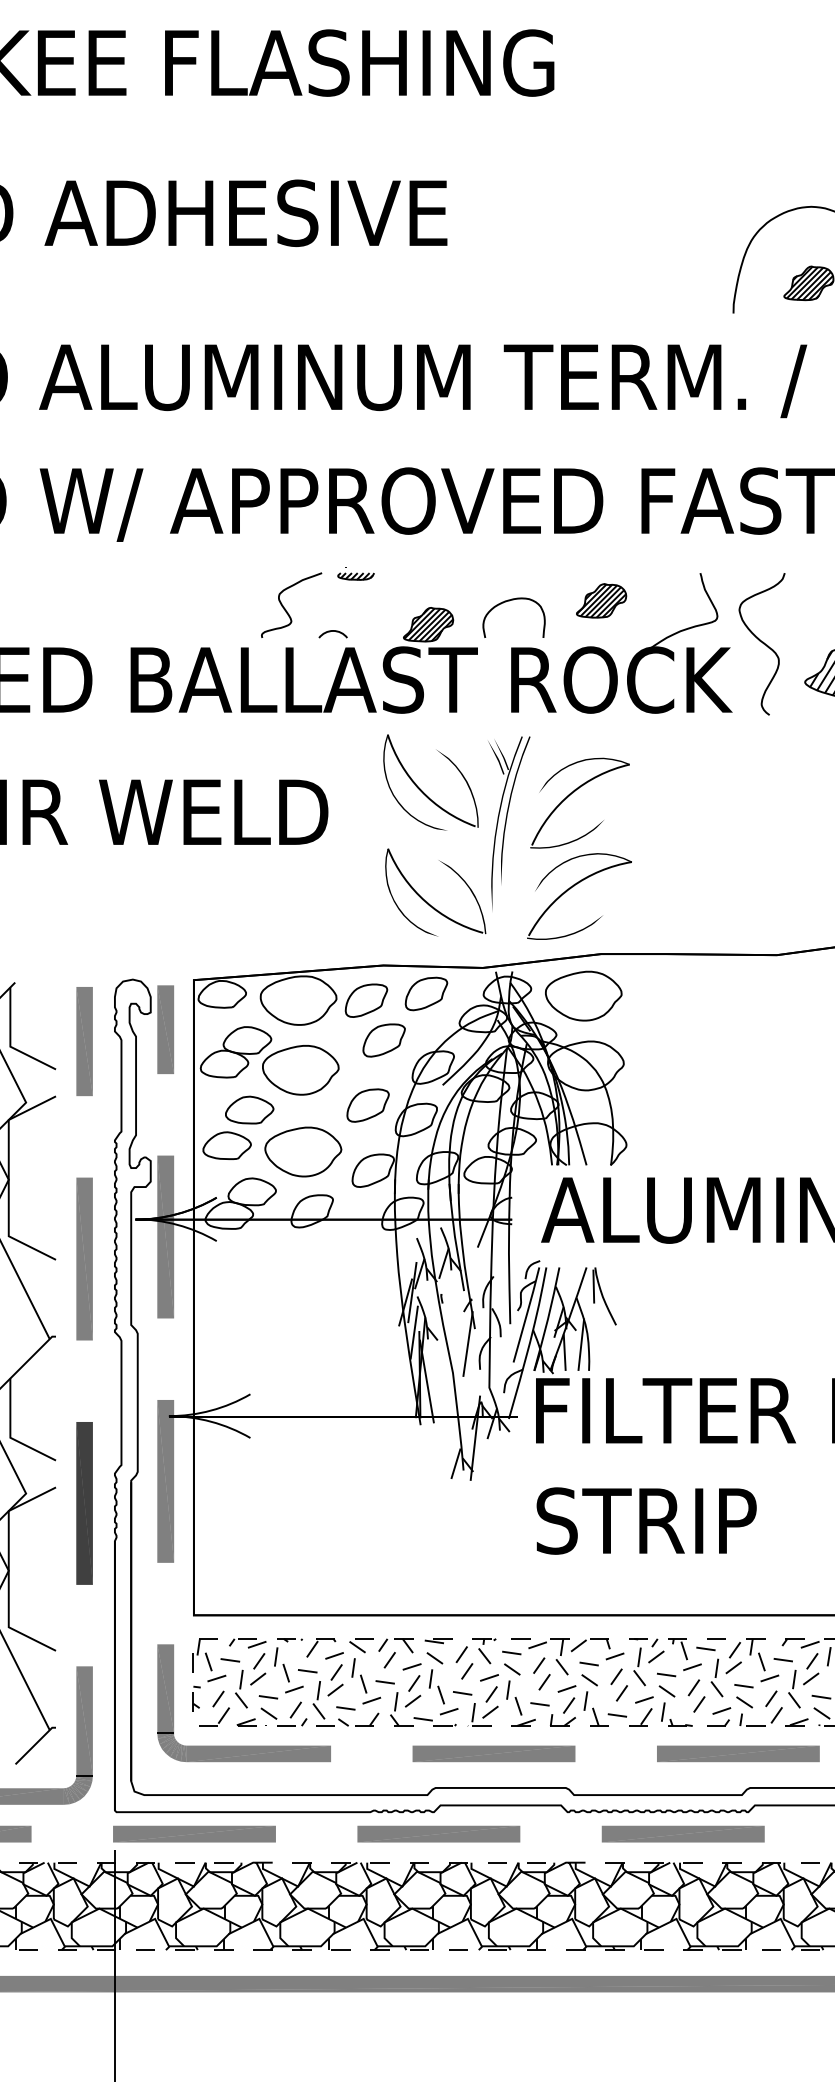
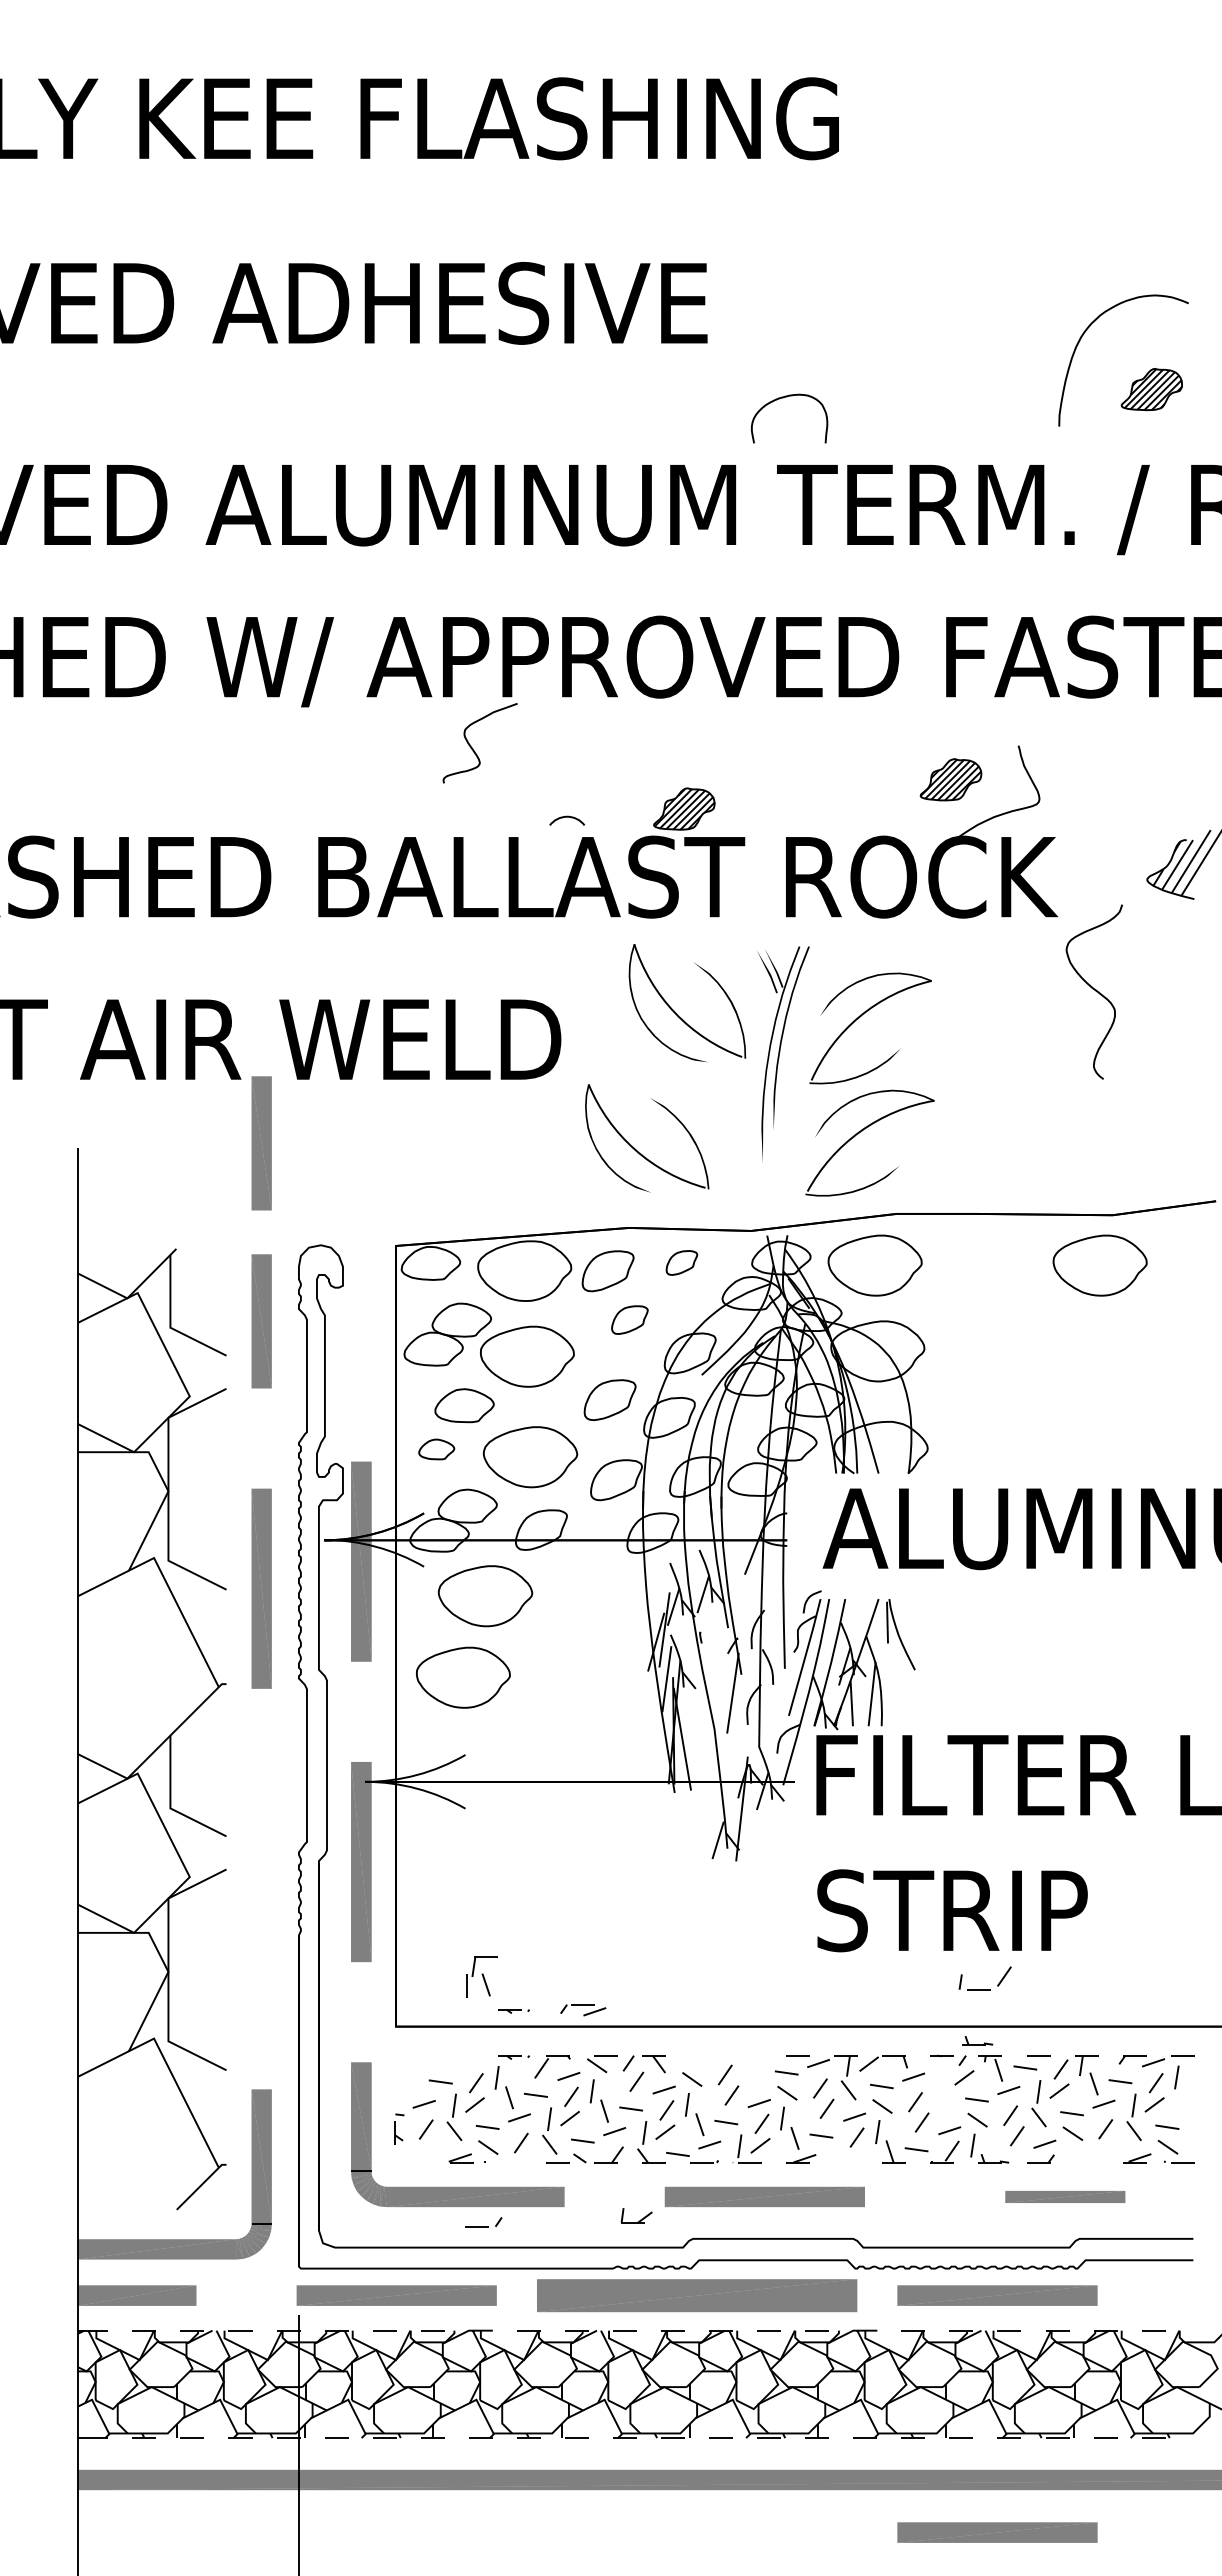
part: (356, 576) -> (595, 749), removed
part: (601, 600) -> (950, 779), moved
curve: (509, 601) -> (783, 398), moved
curve: (286, 609) -> (473, 748), moved
curve: (762, 642) -> (1094, 990), moved
part: (84, 896) -> (261, 1143), added
part: (426, 901) -> (636, 1149), moved
part: (426, 993) -> (681, 1262), size x0.6
part: (766, 996) -> (1099, 1265), added
part: (165, 1029) -> (361, 1306), removed
part: (383, 1039) -> (629, 1319), size x0.7
part: (226, 1145) -> (436, 1449), size x0.6
part: (266, 1265) -> (485, 1596), added
part: (248, 1331) -> (463, 1677), added
part: (84, 1503) -> (261, 1889), removed
part: (289, 1603) -> (513, 2011), added
part: (667, 1626) -> (977, 2040), added
part: (438, 1641) -> (696, 2058), removed
part: (248, 1643) -> (583, 2010), moved
part: (483, 1651) -> (752, 2070), removed
part: (204, 1655) -> (481, 1976), moved
part: (639, 1666) -> (943, 2089), removed
part: (220, 1719) -> (428, 2154), removed
part: (562, 1720) -> (636, 2215), moved
part: (291, 1722) -> (483, 2222), moved
part: (760, 1725) -> (984, 1989), moved
part: (738, 1753) -> (1065, 2196), size x0.6
part: (438, 1834) -> (696, 2295), size x1.6
part: (683, 2026) -> (997, 2532), added

